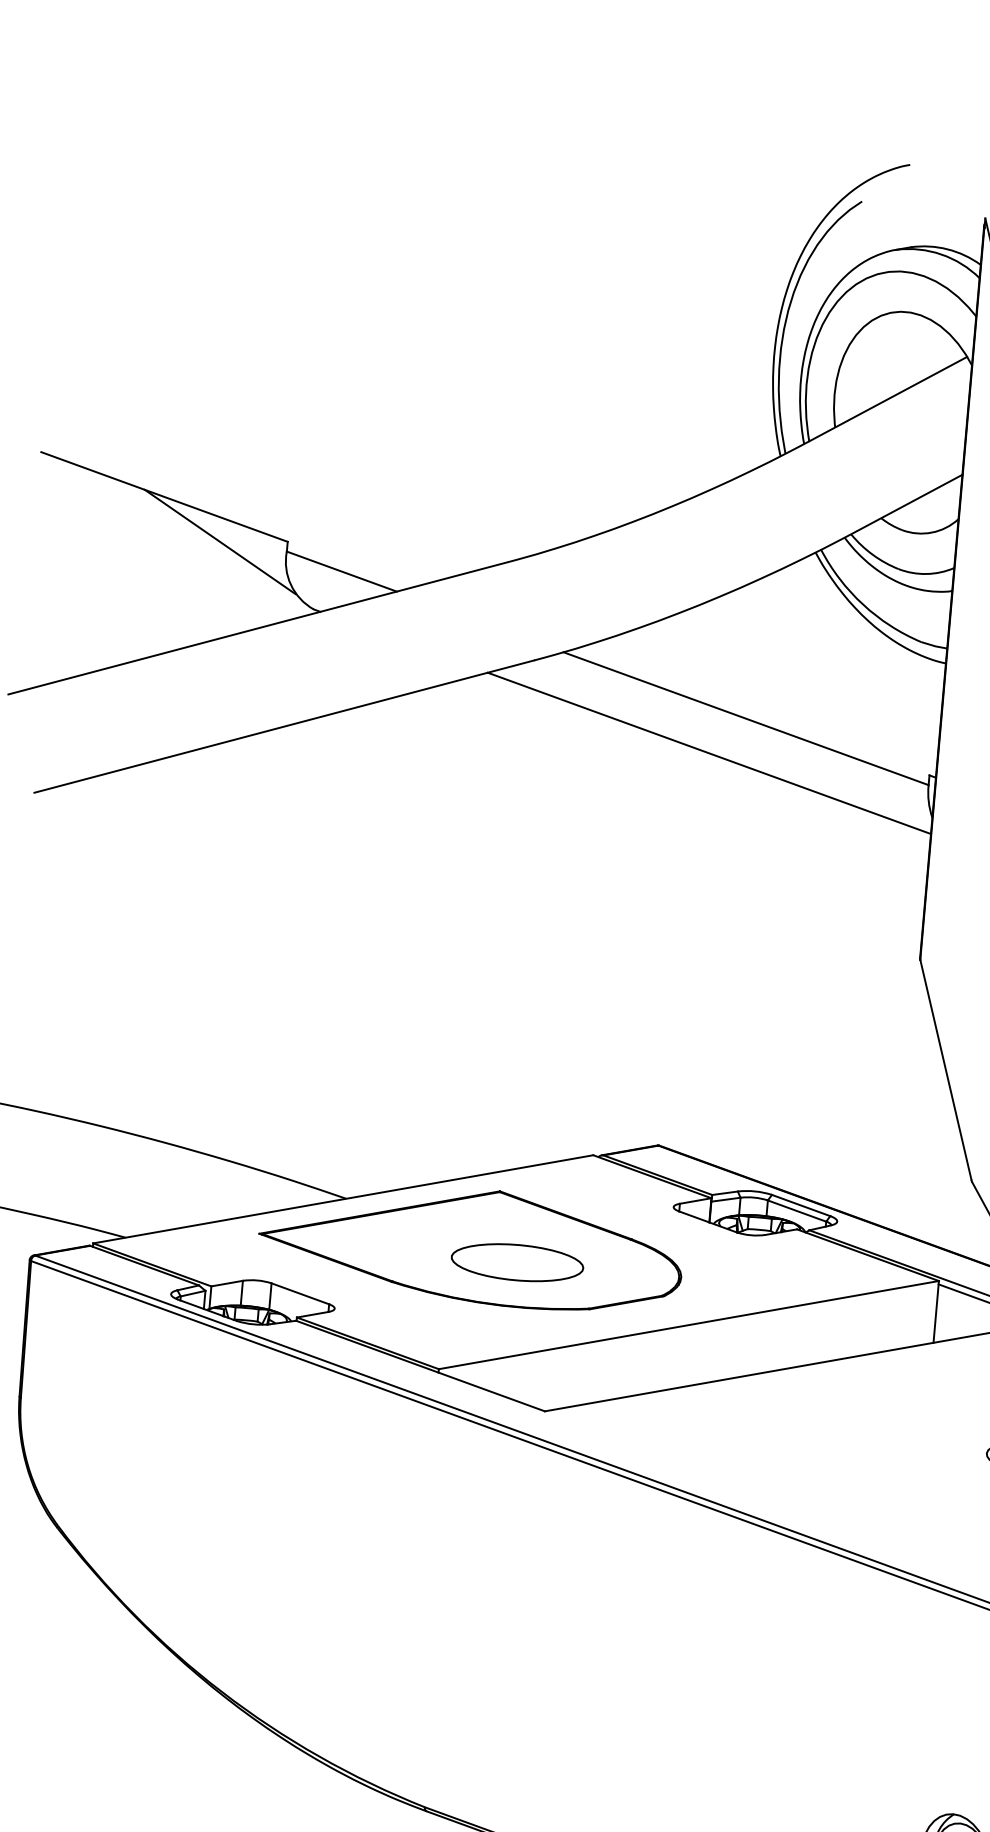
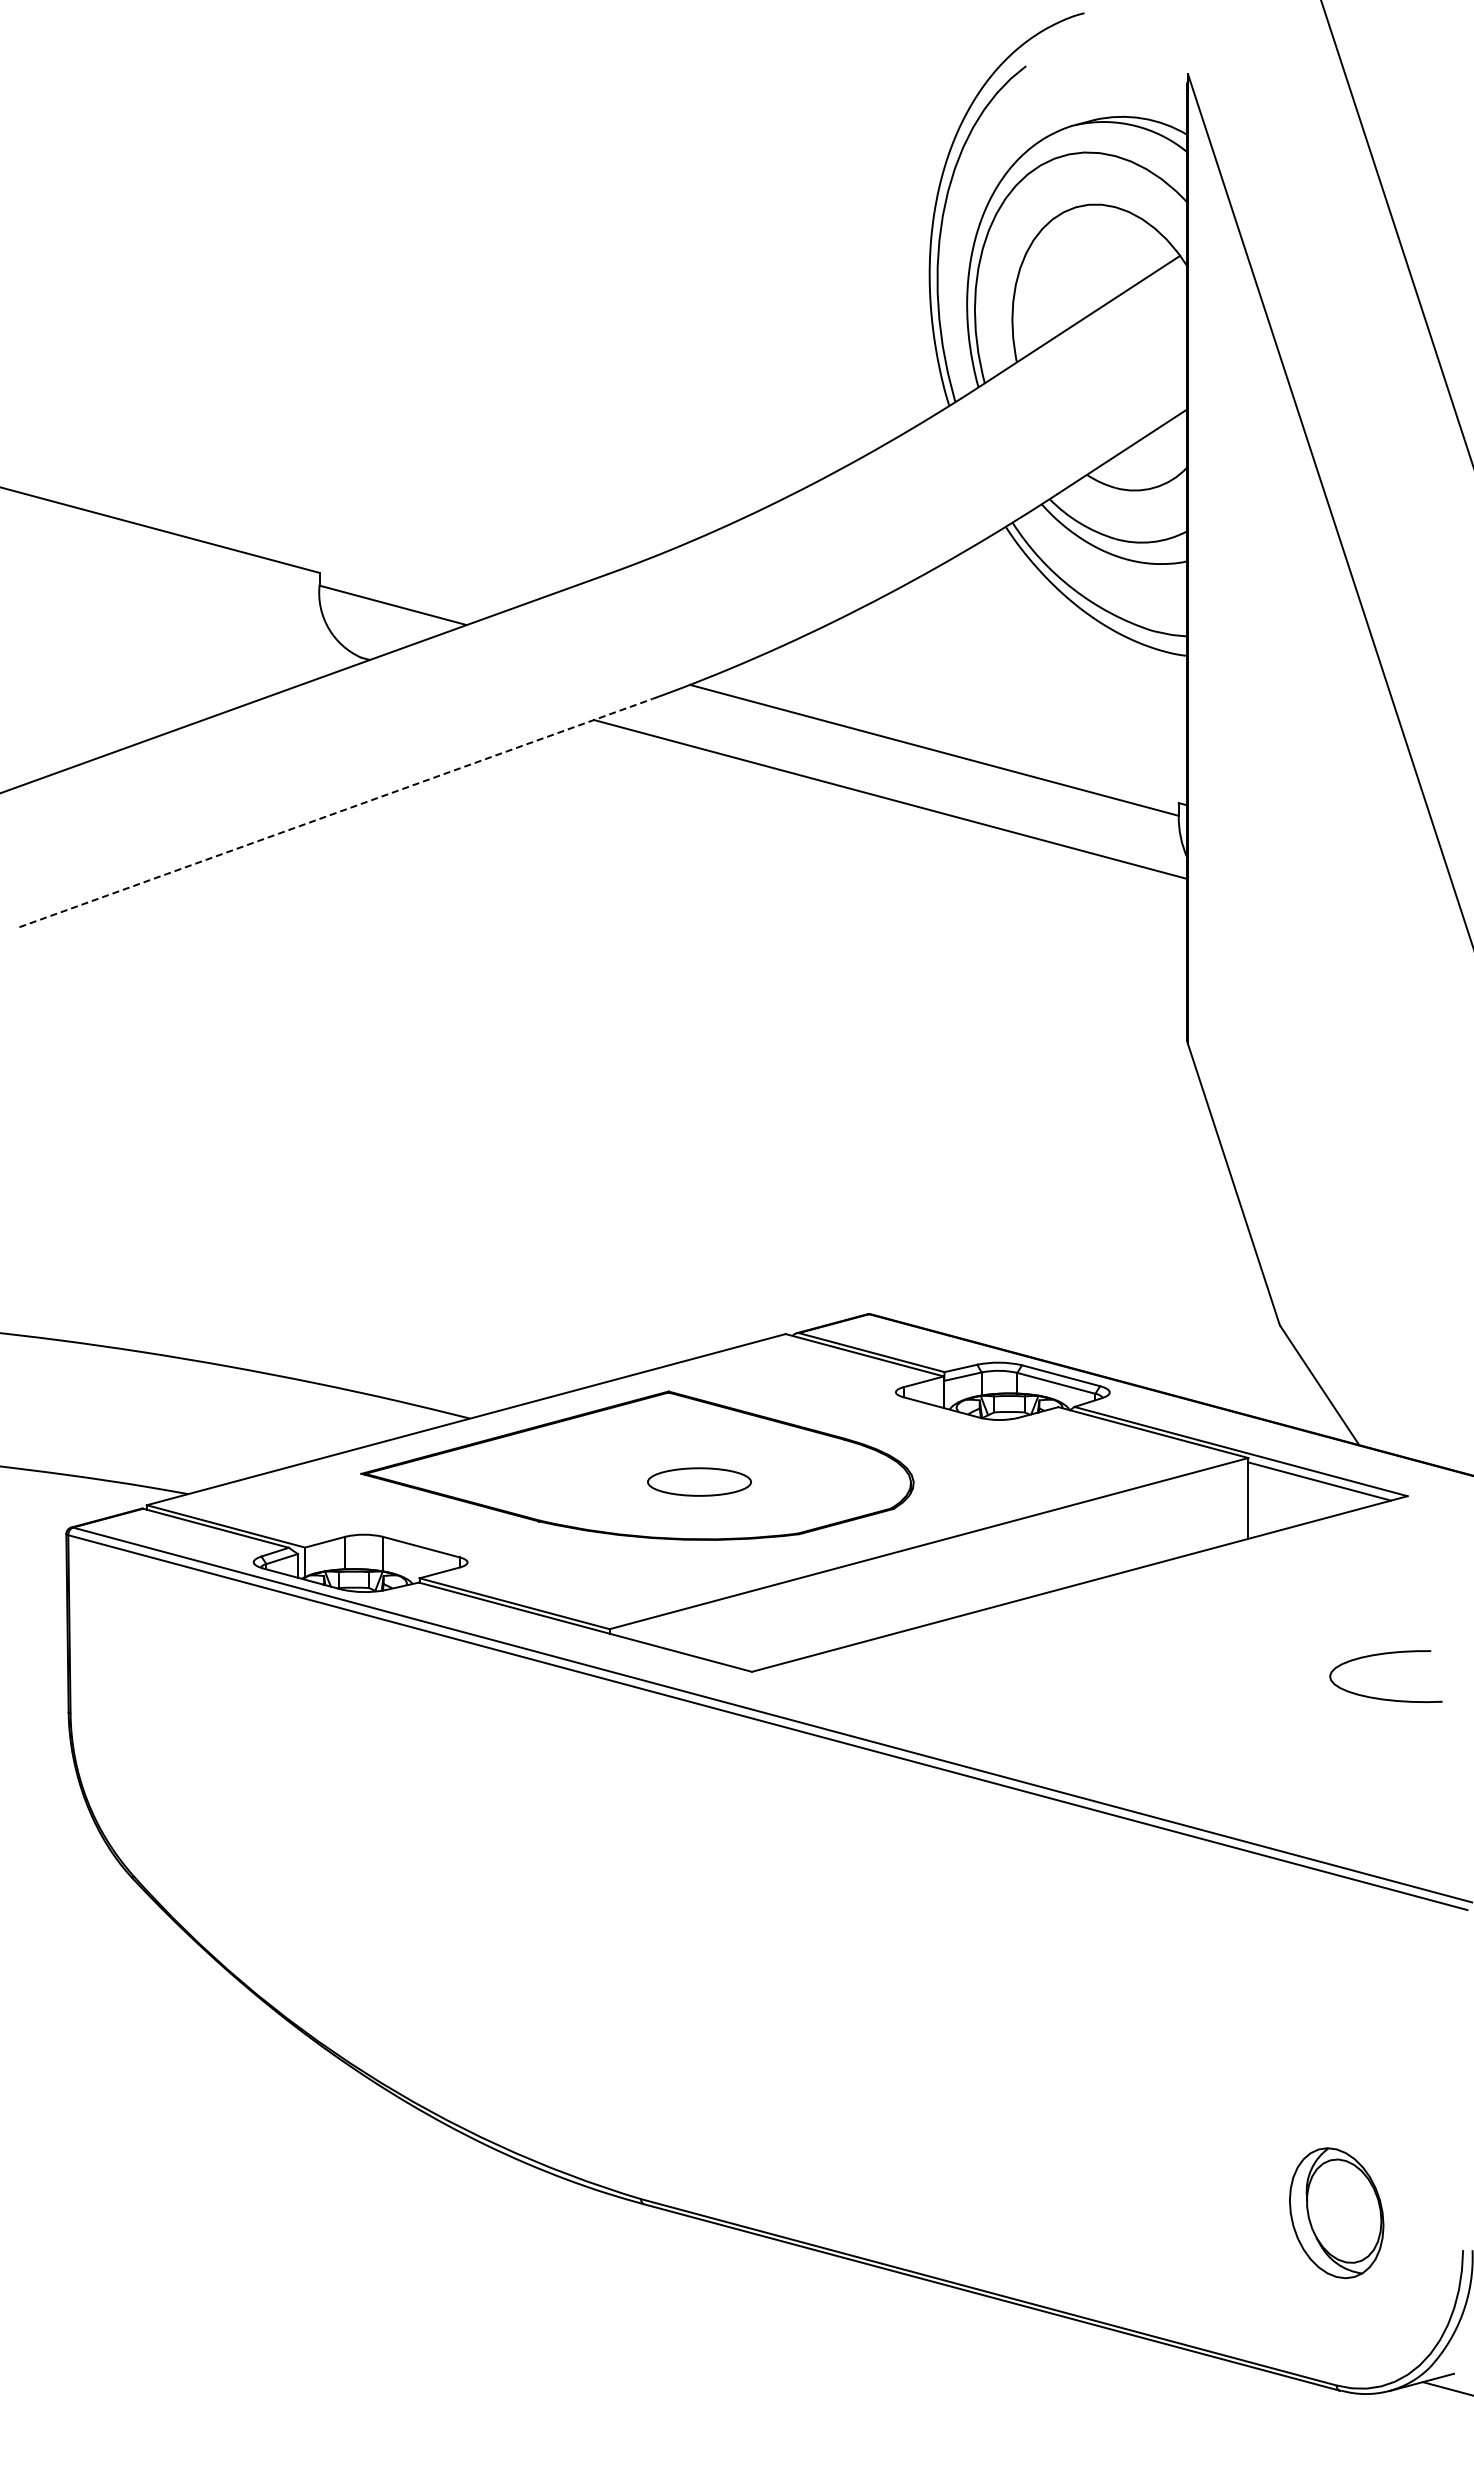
line: (219, 541) -> (231, 580), removed
line: (284, 727) -> (336, 813), solid -> dashed
part: (517, 1262) -> (699, 1481), size x0.6

